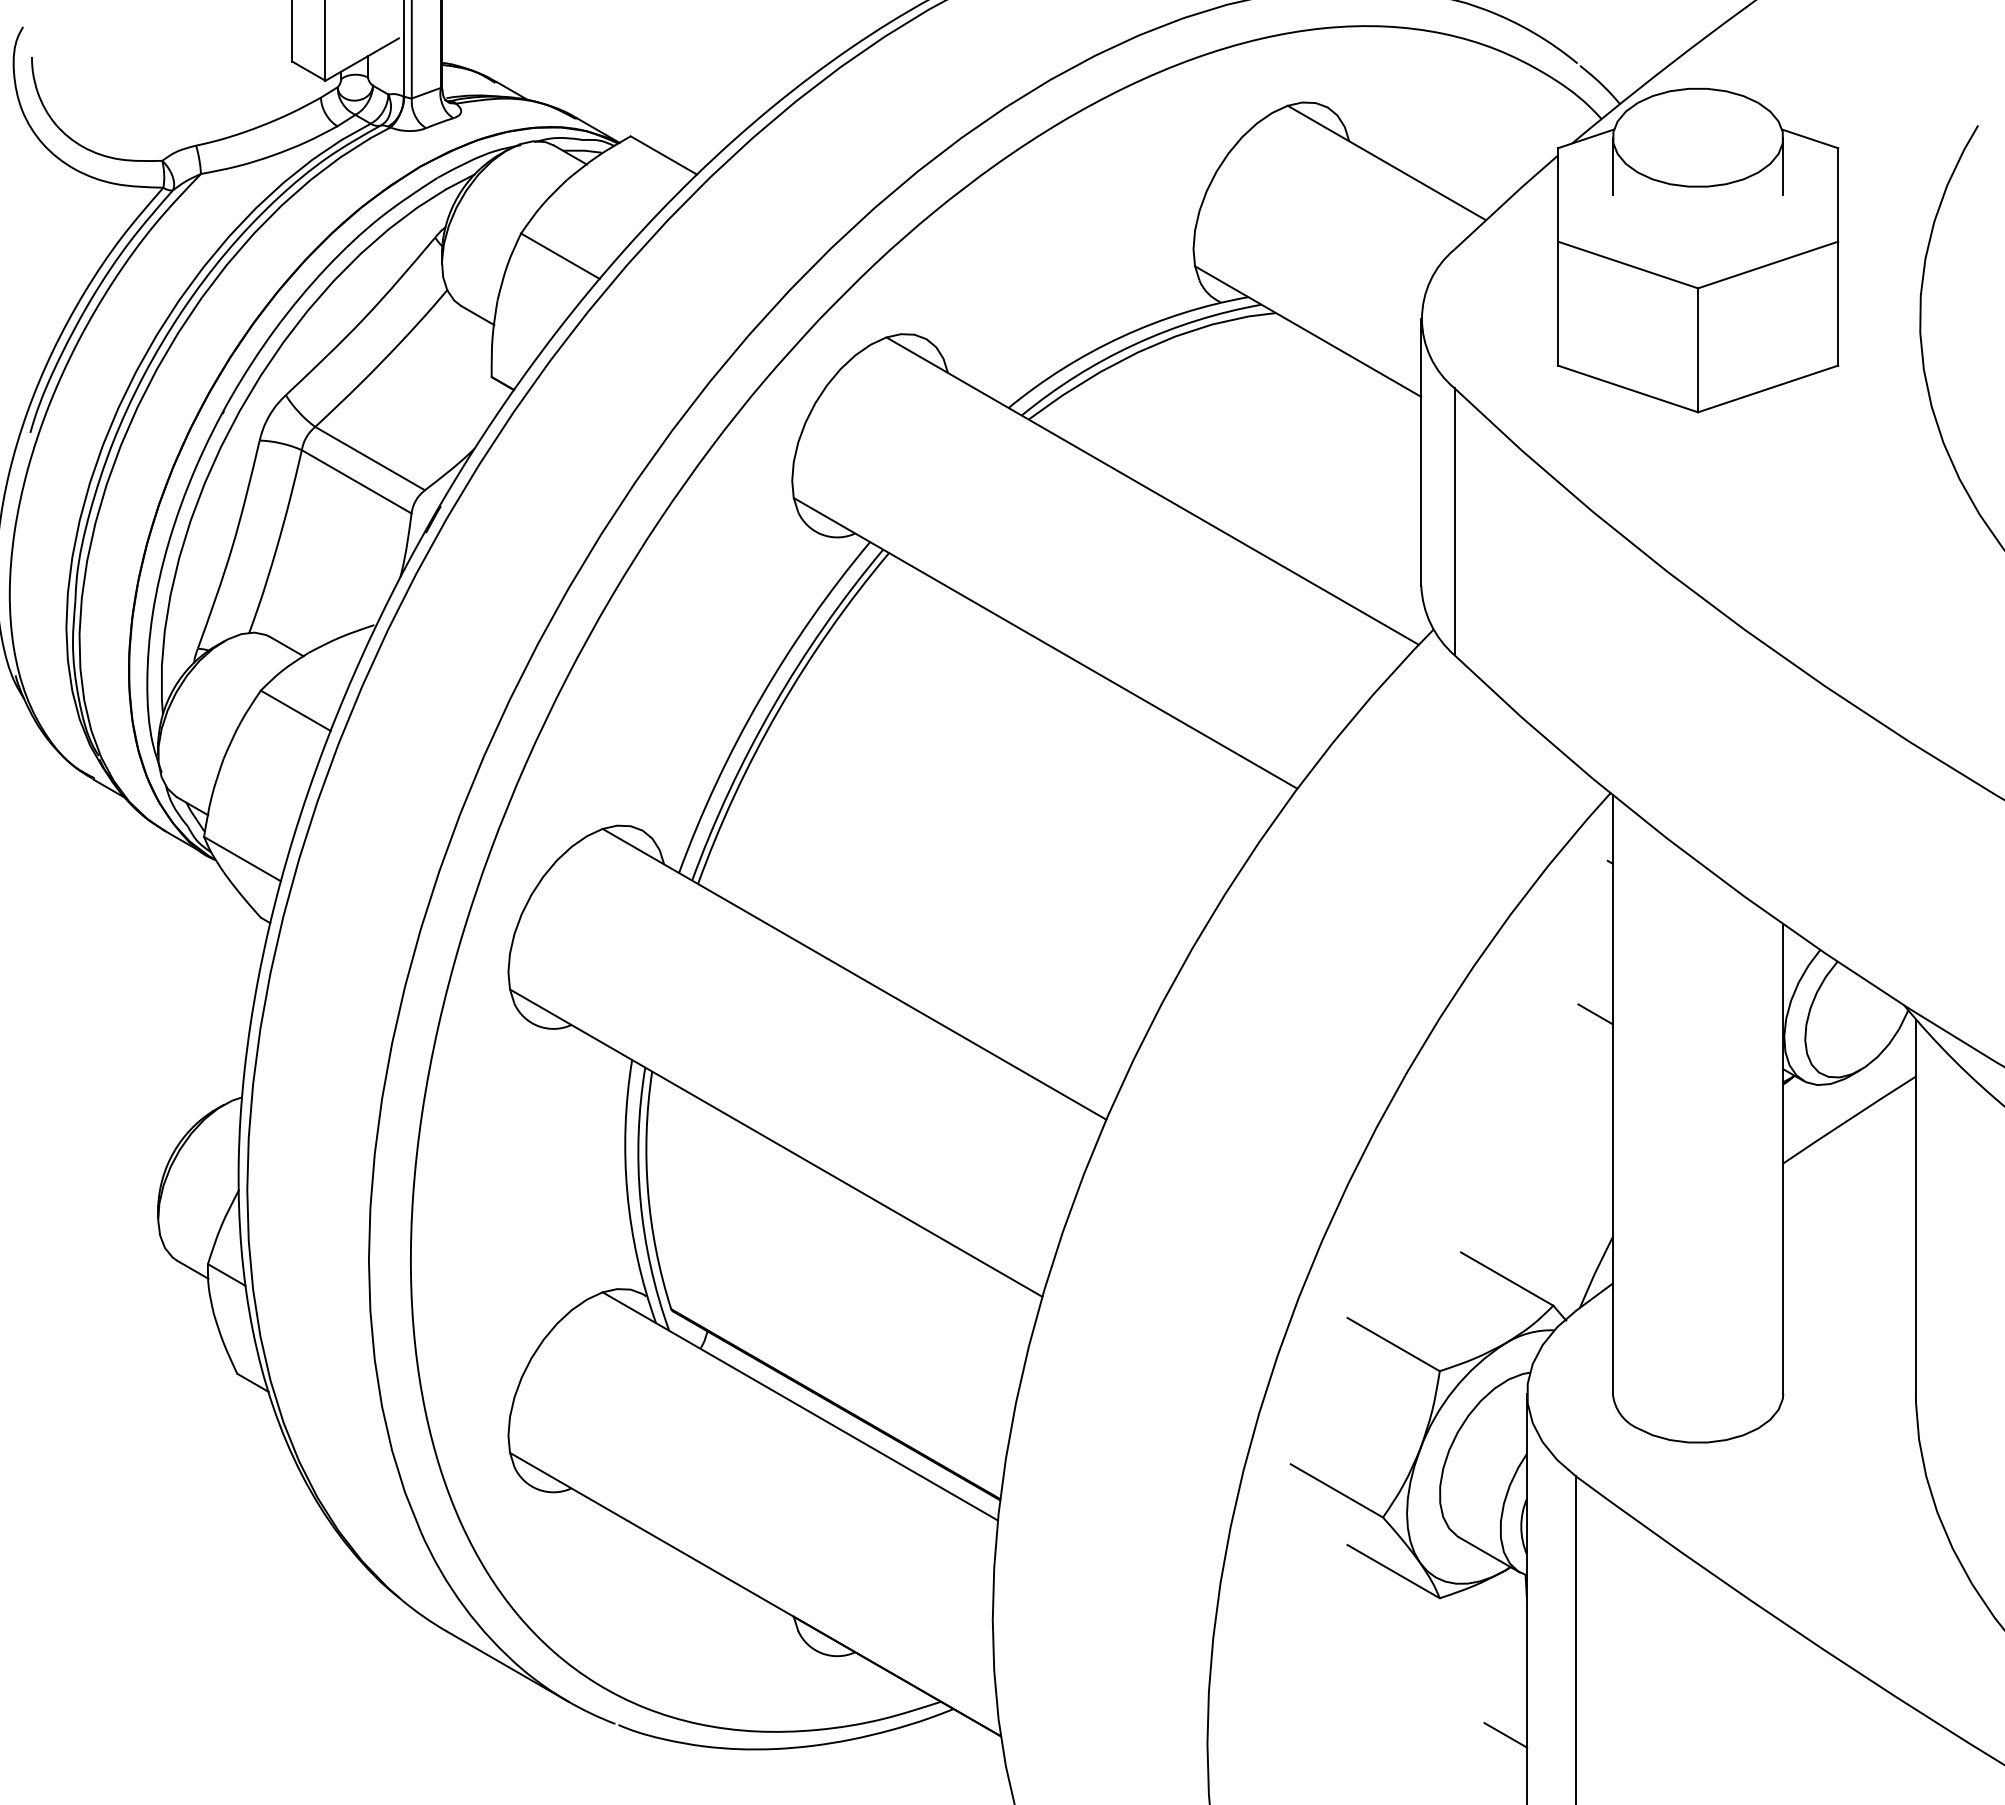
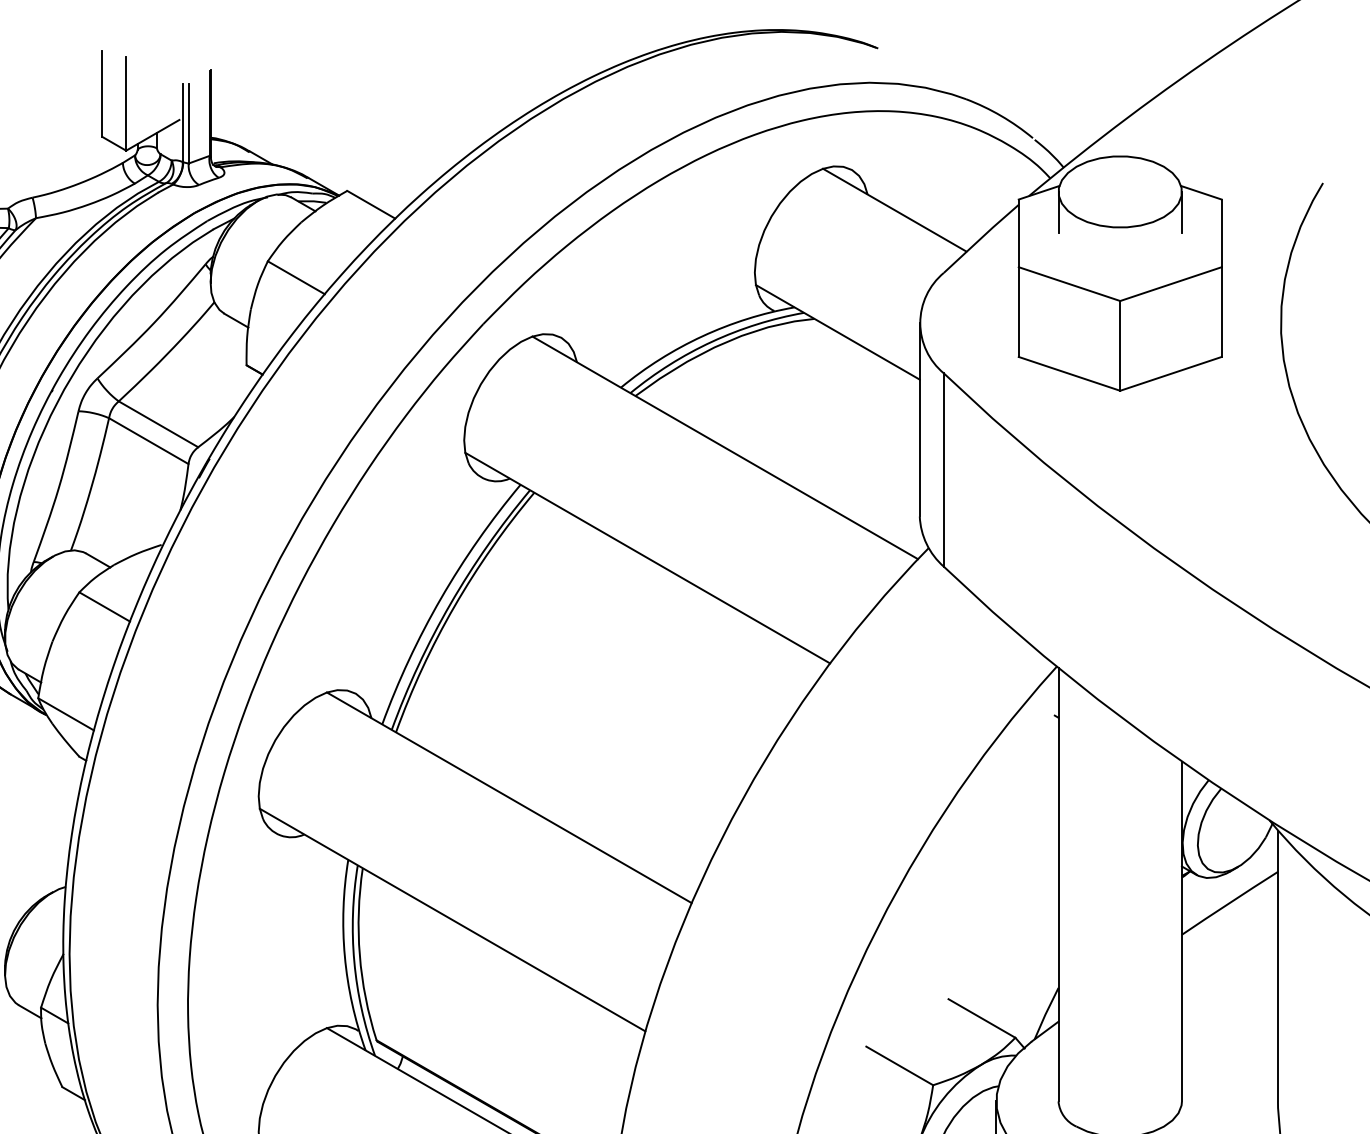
line: (1595, 1014) -> (1045, 826), removed

